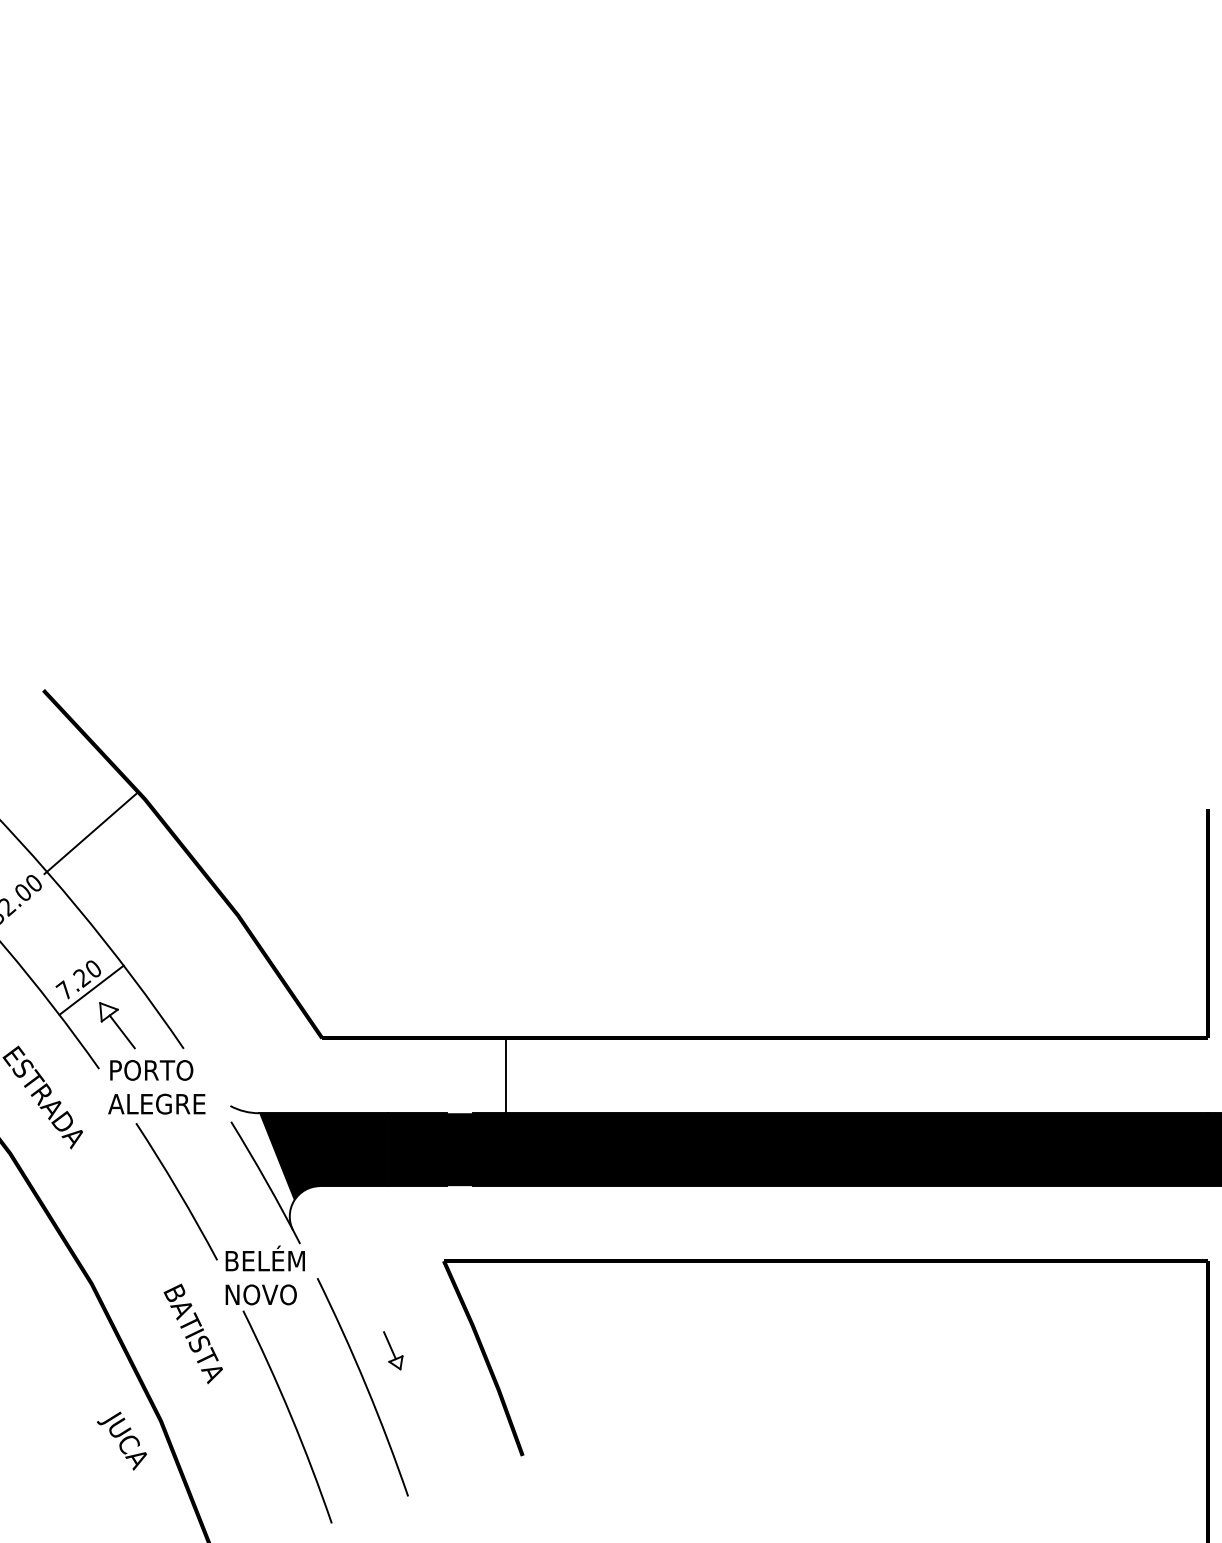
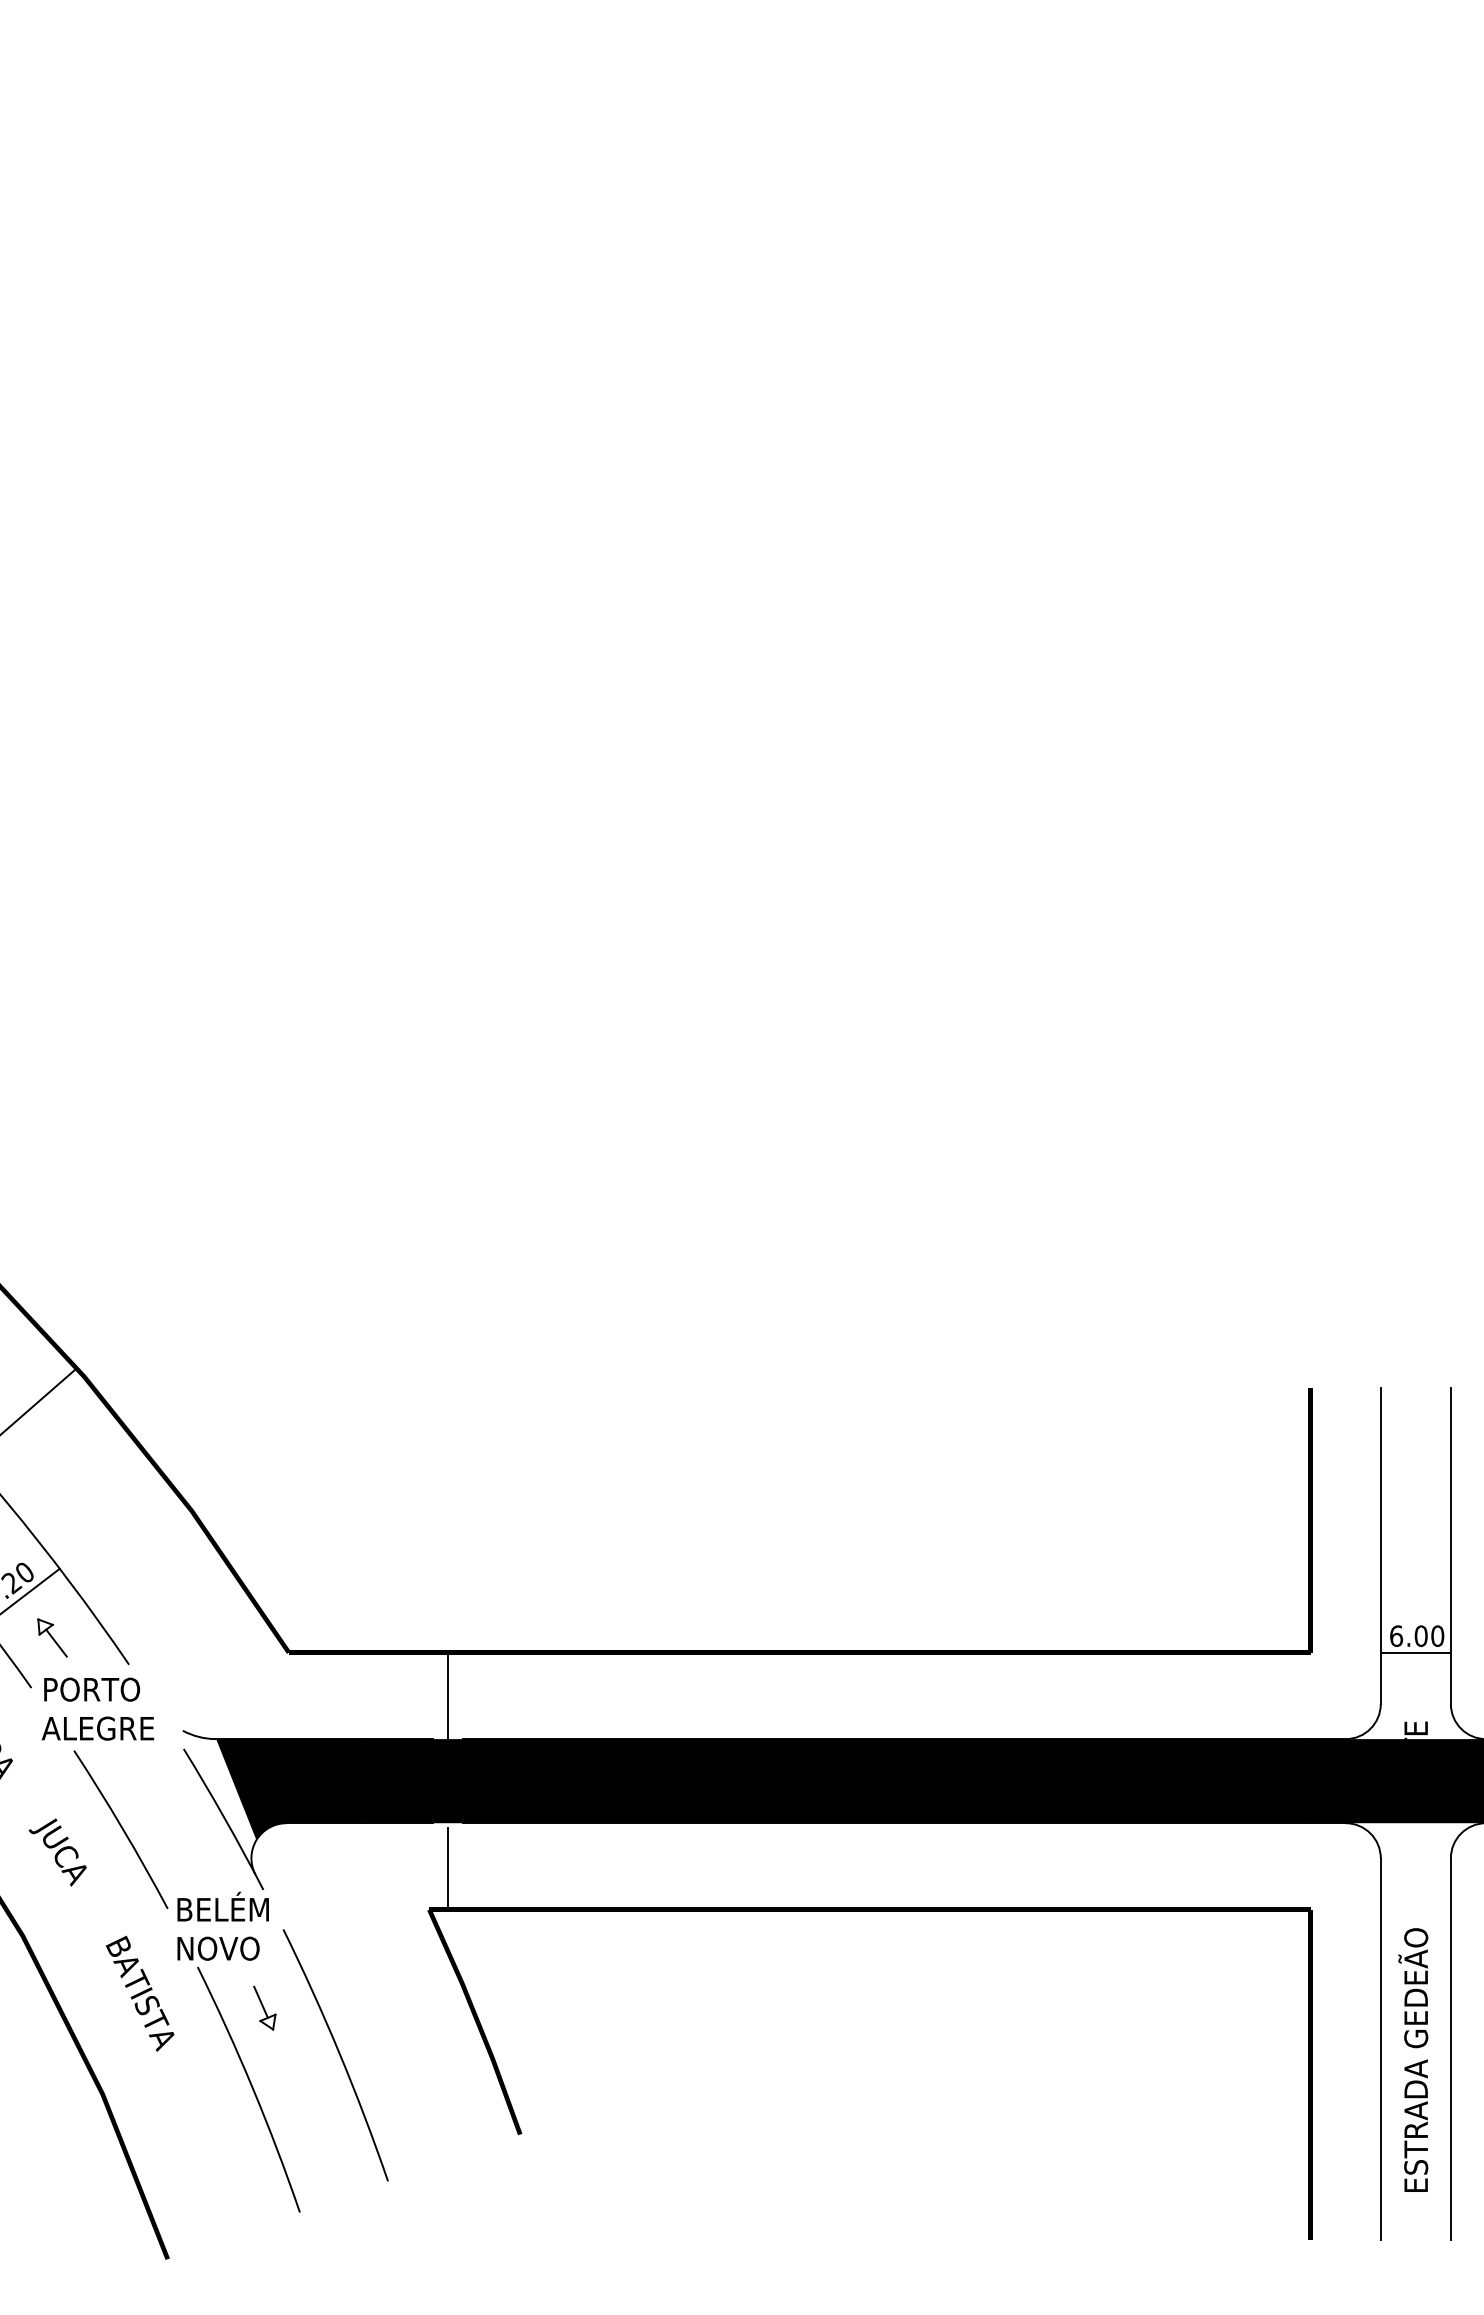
part: (117, 1025) -> (52, 1637), size x0.71
line: (505, 1075) -> (447, 1695), moved
line: (459, 1225) -> (447, 1868), added
part: (392, 1350) -> (264, 2007), moved
text: (121, 1441) -> (57, 1852), moved

